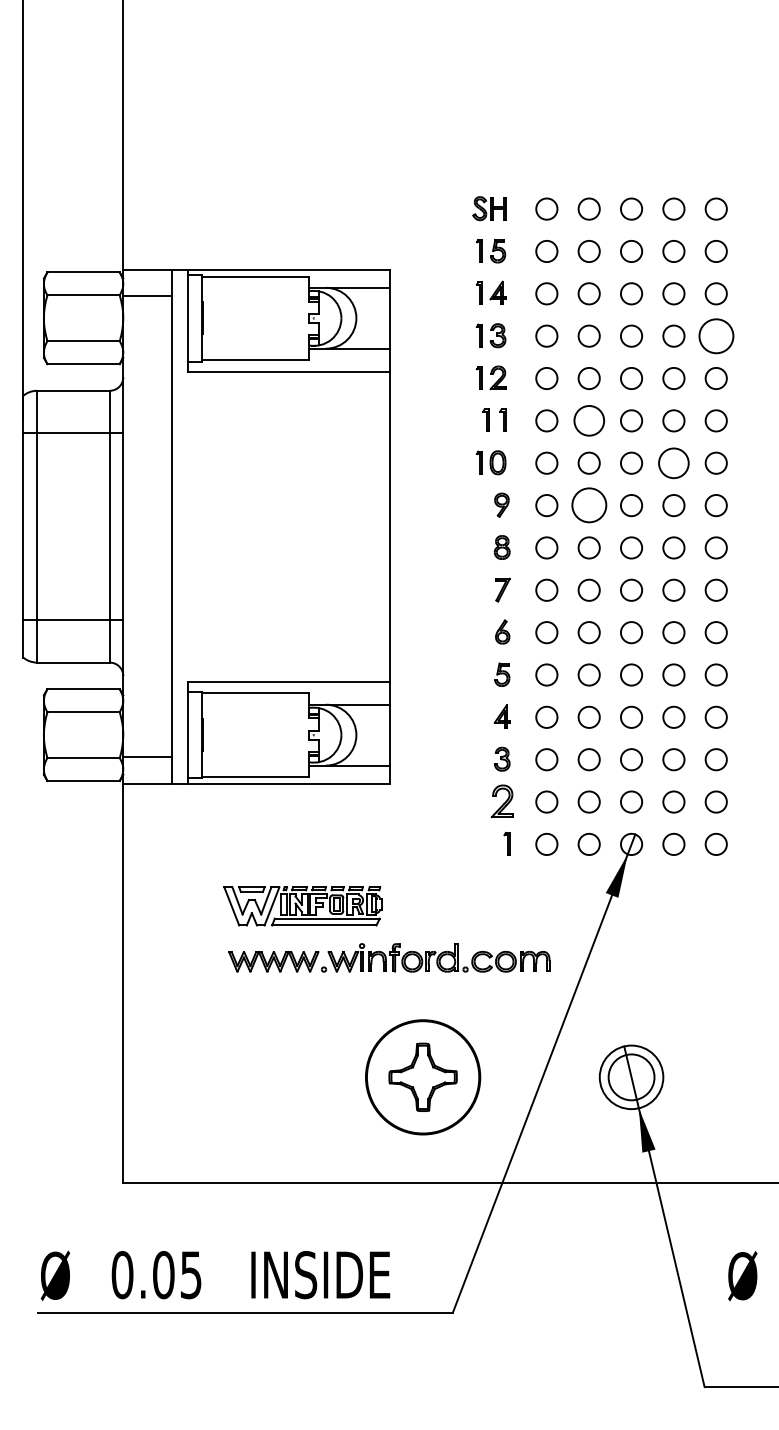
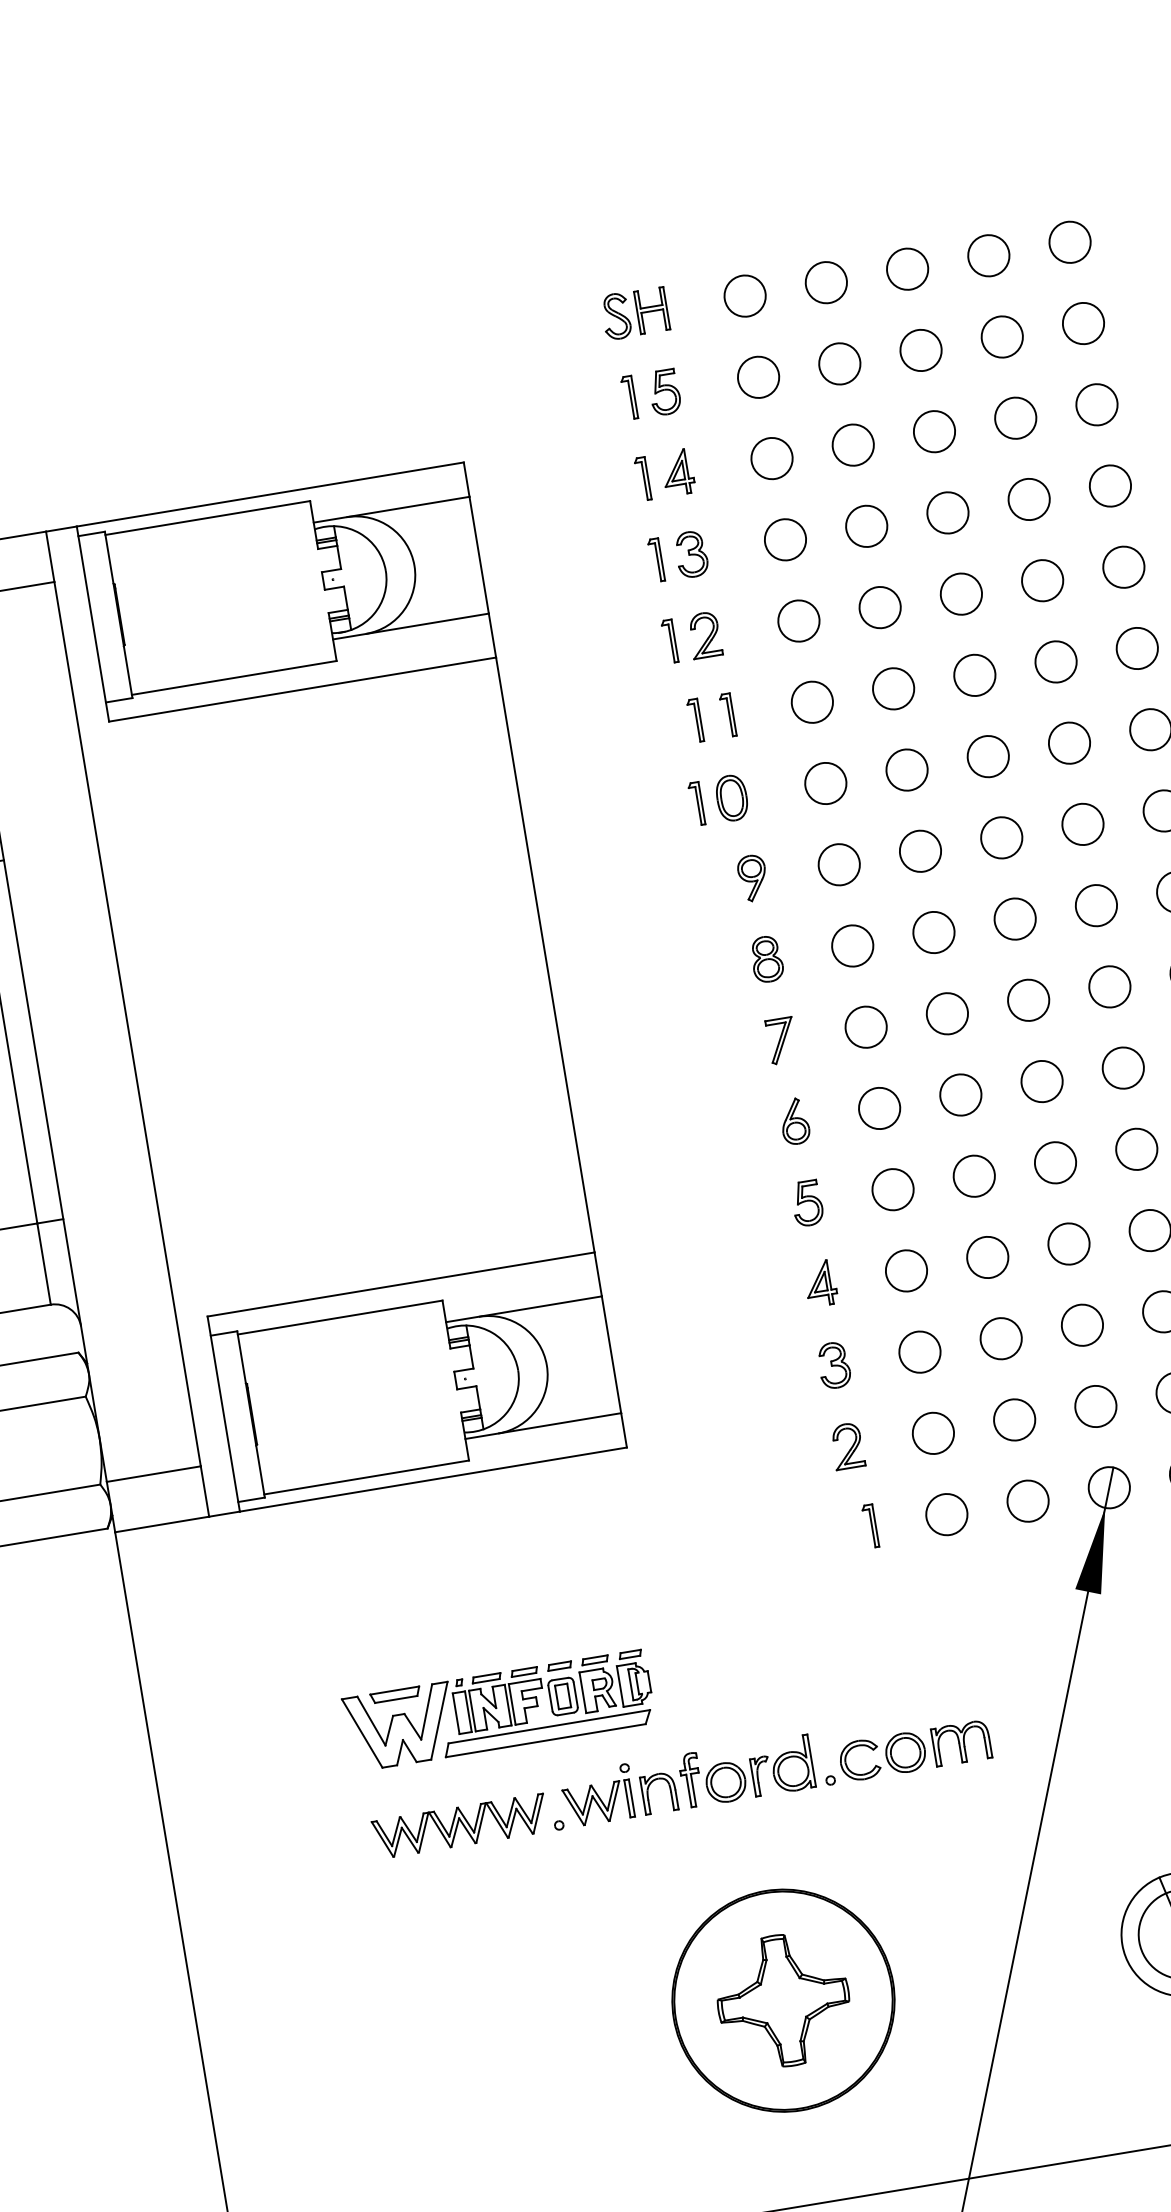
circle: (715, 335) -> (1108, 484), size x0.62
circle: (588, 420) -> (892, 688), size x0.71
circle: (673, 462) -> (1068, 741), size x0.71
circle: (588, 505) -> (919, 851), size x0.62
part: (501, 801) -> (846, 1446), size x0.71

